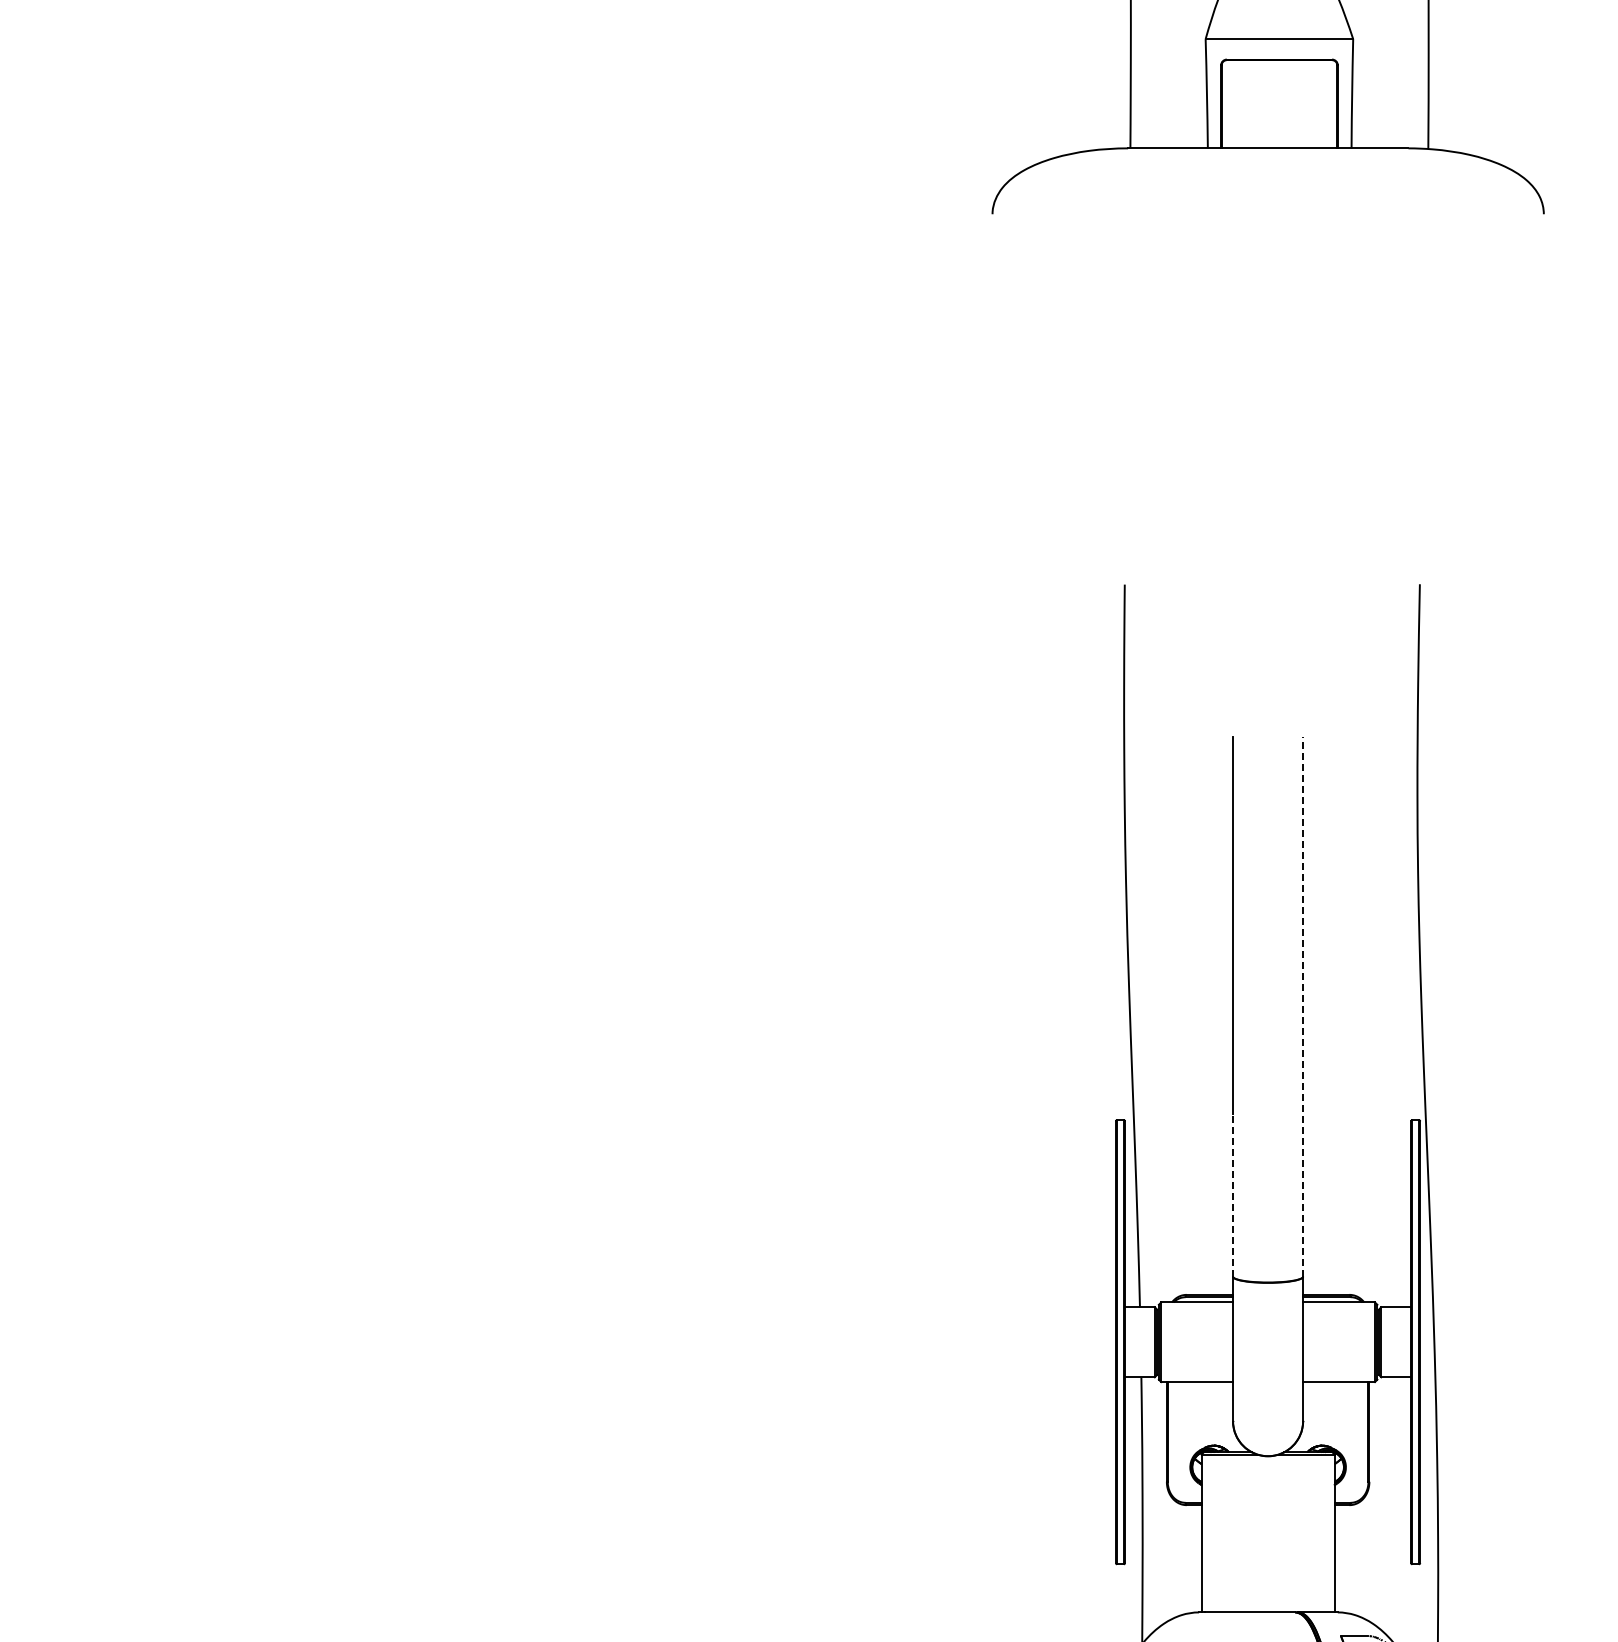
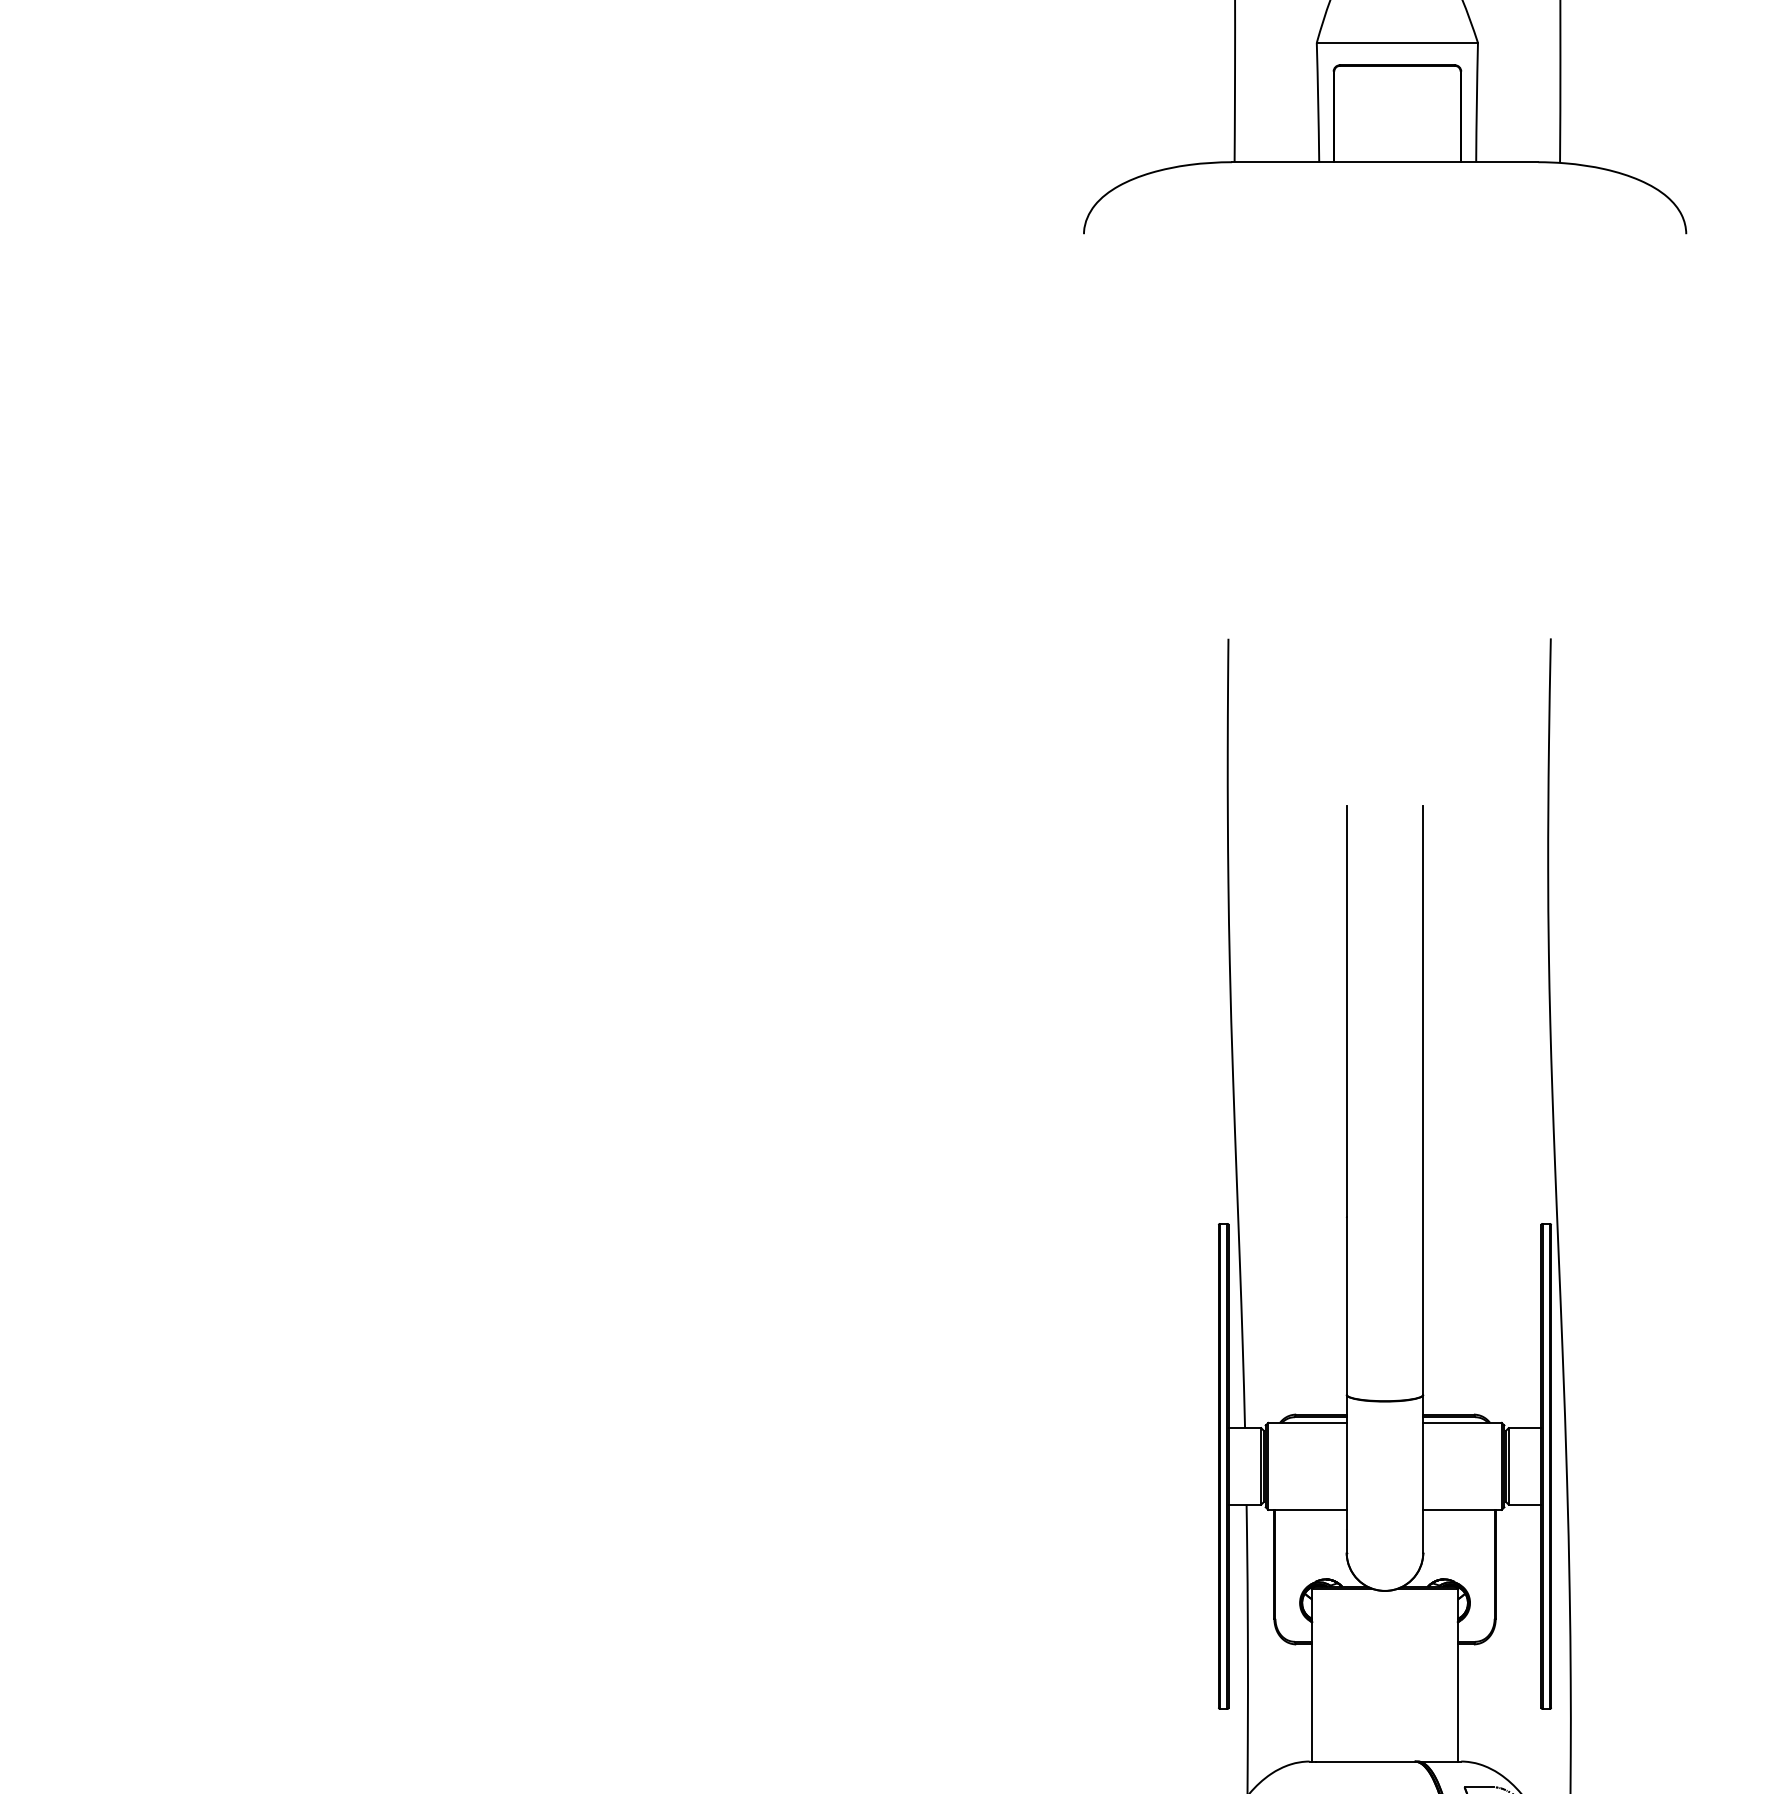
line: (1303, 1007) -> (1423, 1100), dashed -> solid
line: (1233, 1195) -> (1347, 1306), dashed -> solid

